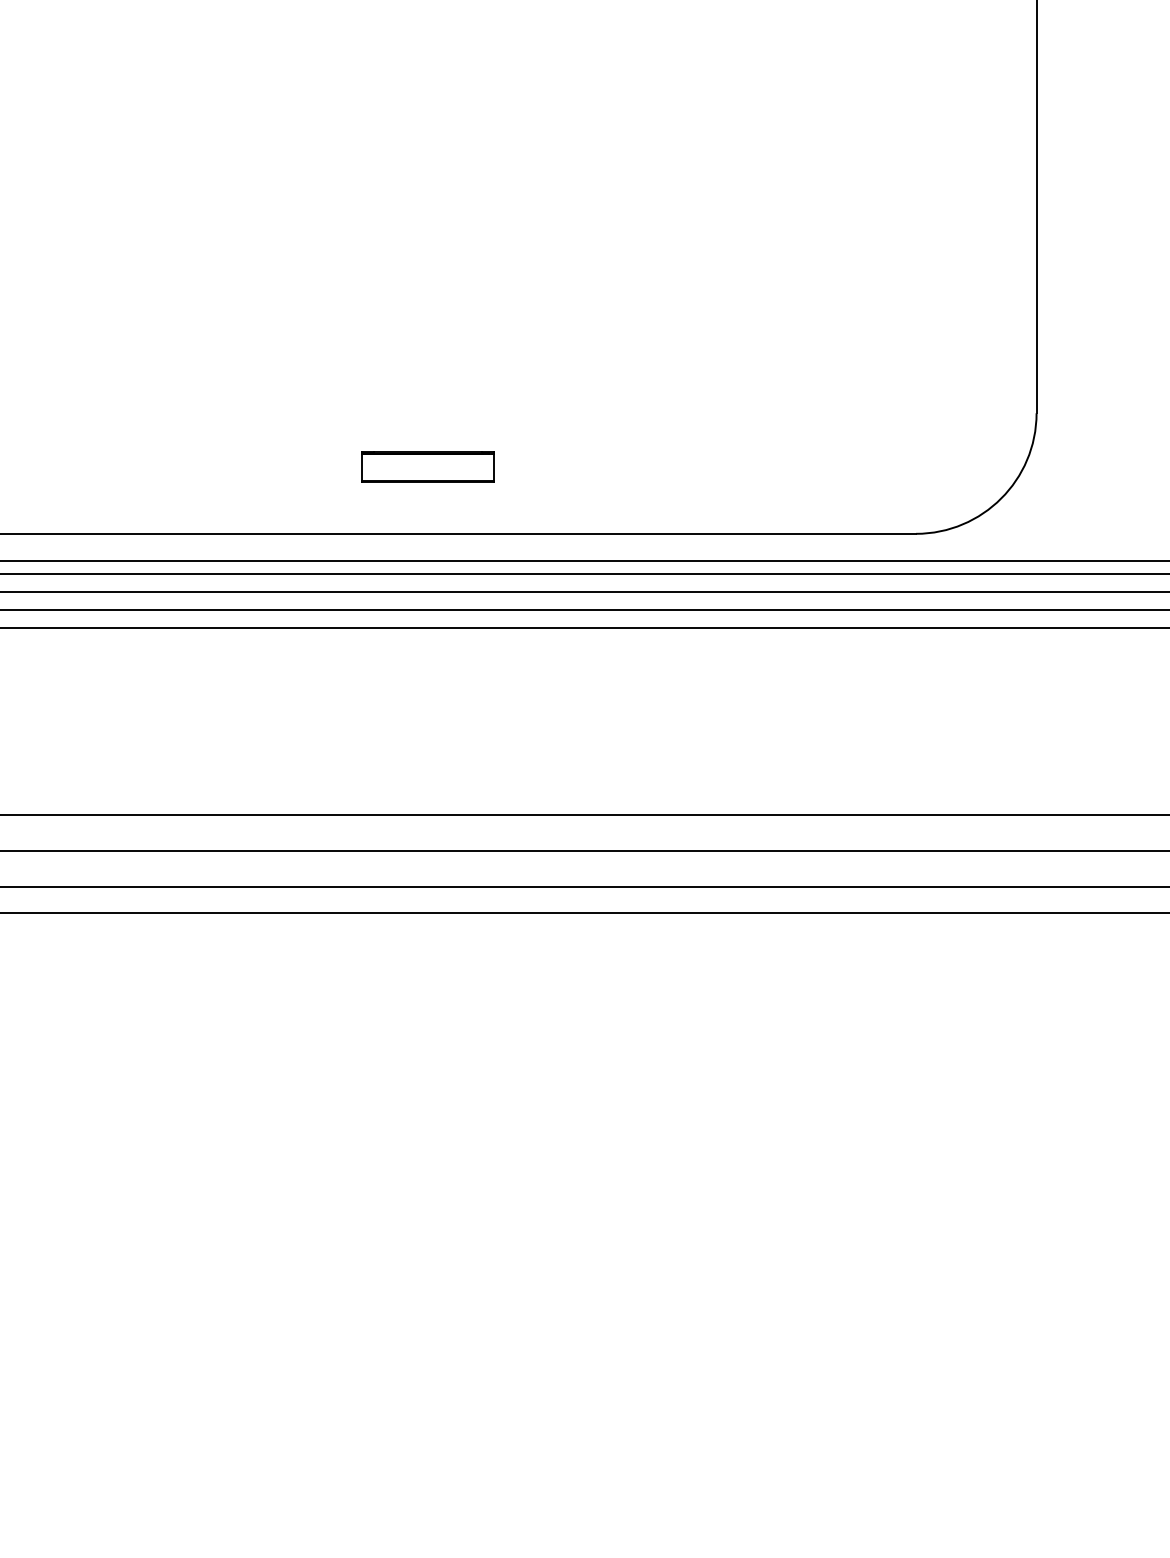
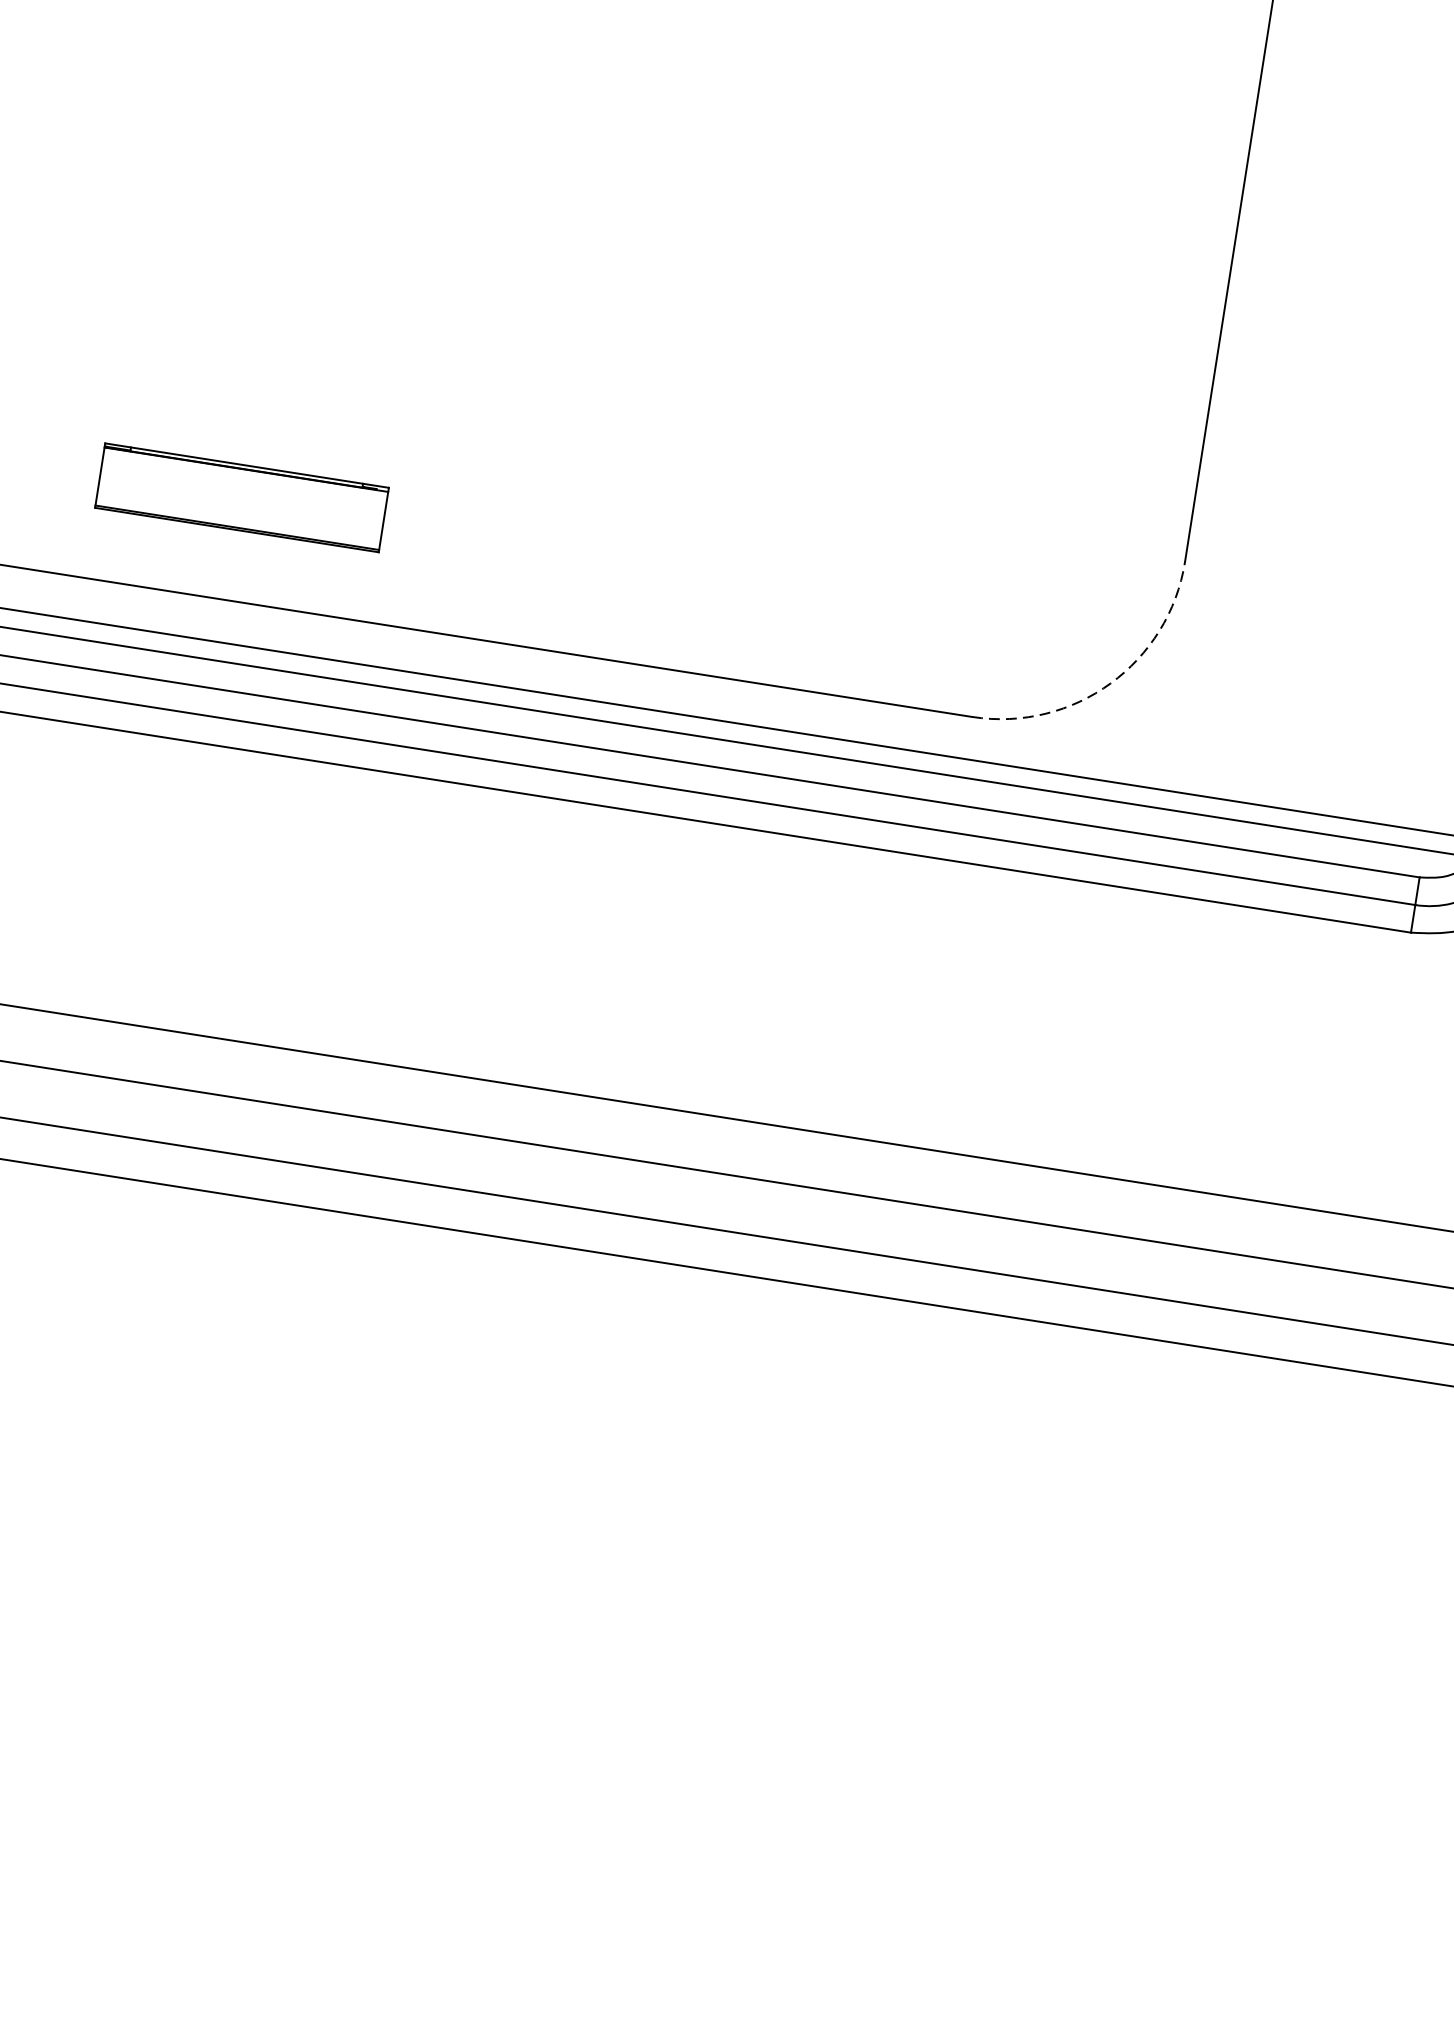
part: (427, 466) -> (241, 497), size x1.4
arc: (1001, 498) -> (1111, 683), solid -> dashed

